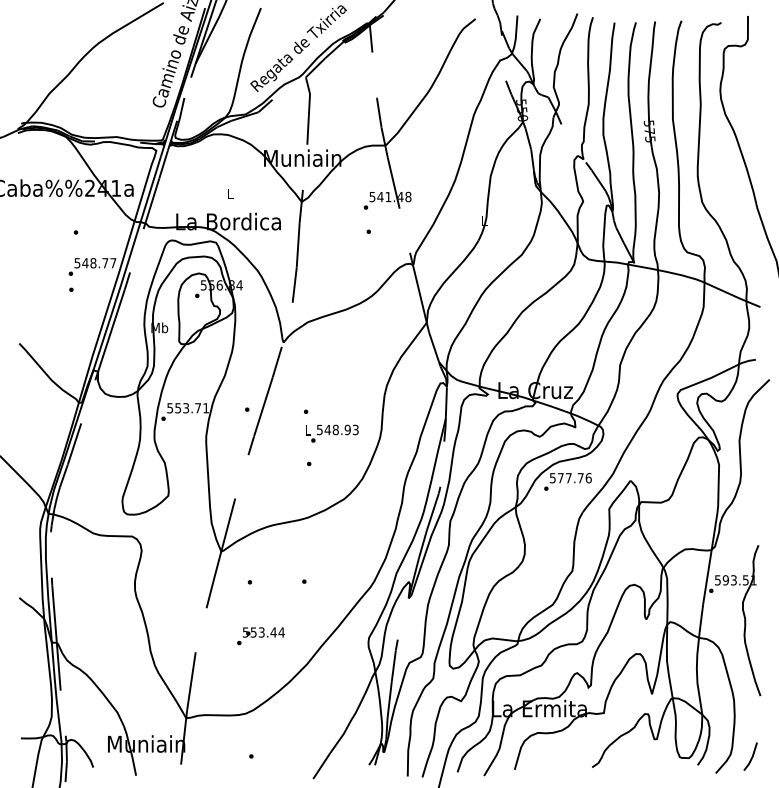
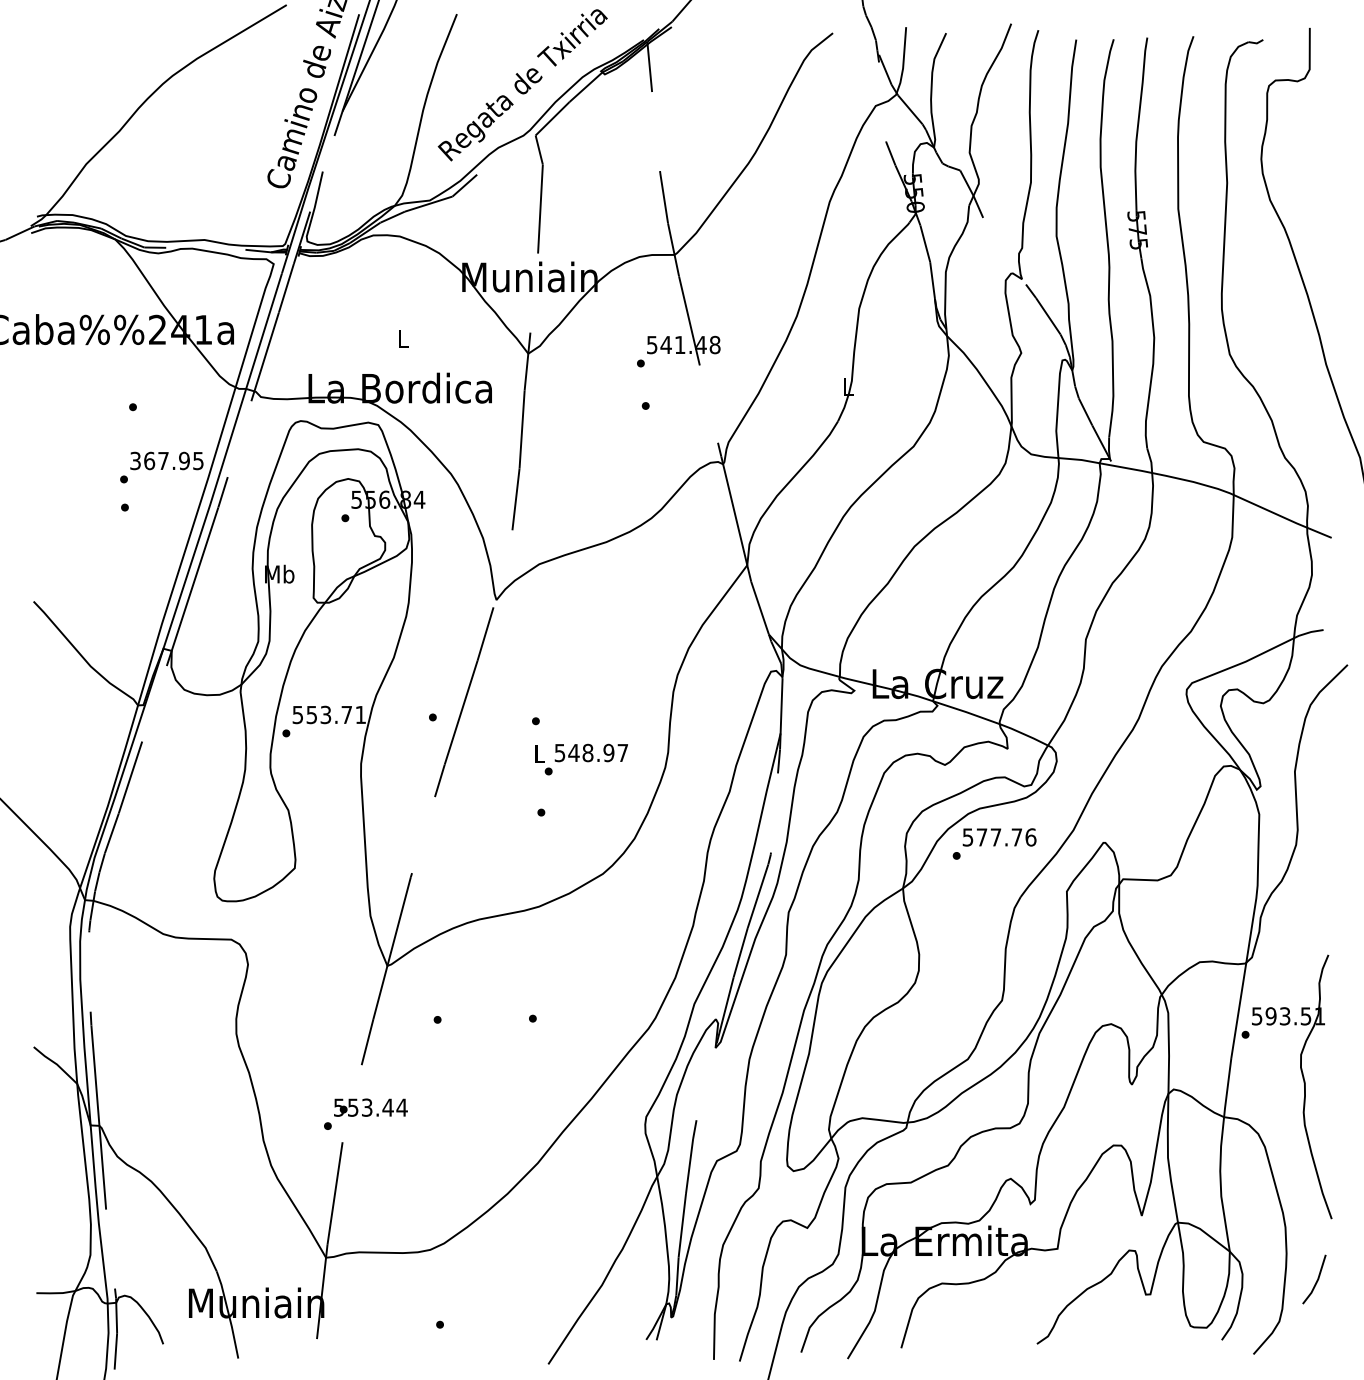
text: (95, 263) -> (167, 461), 548.77 -> 367.95
text: (355, 429) -> (622, 752), 548.93 -> 548.97
text: (260, 636) -> (365, 1114), moved
line: (751, 756) -> (1315, 1279), moved

